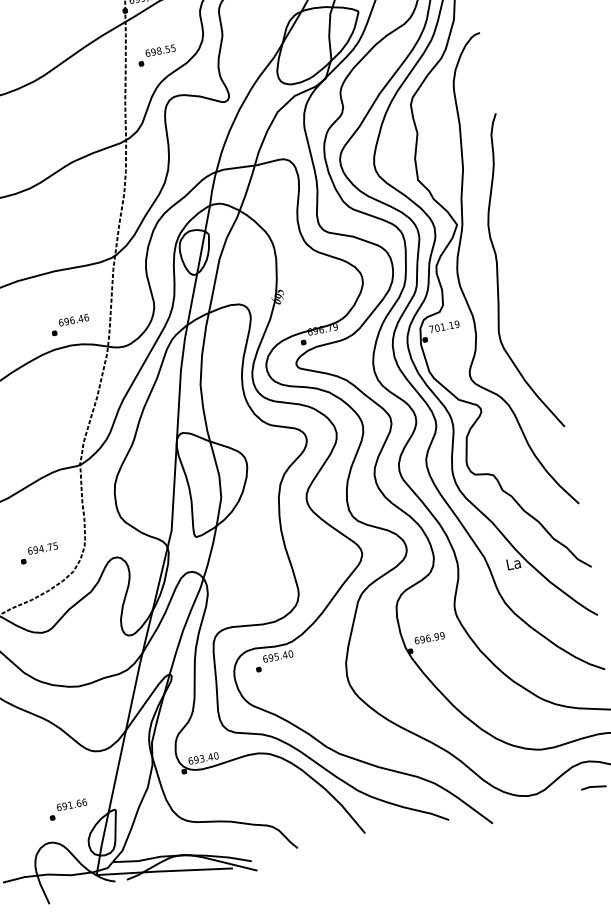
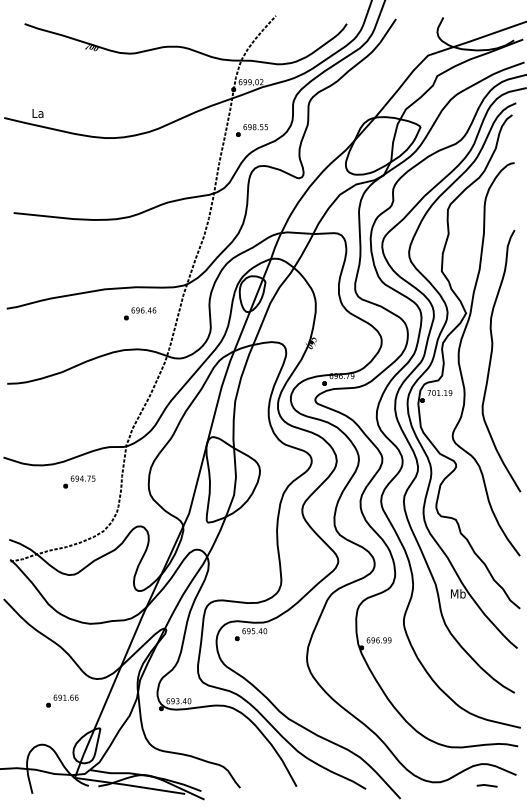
part: (70, 324) -> (140, 313), moved
part: (39, 552) -> (79, 481), moved
text: (514, 563) -> (458, 593), La -> Mb
part: (68, 809) -> (62, 700), moved

